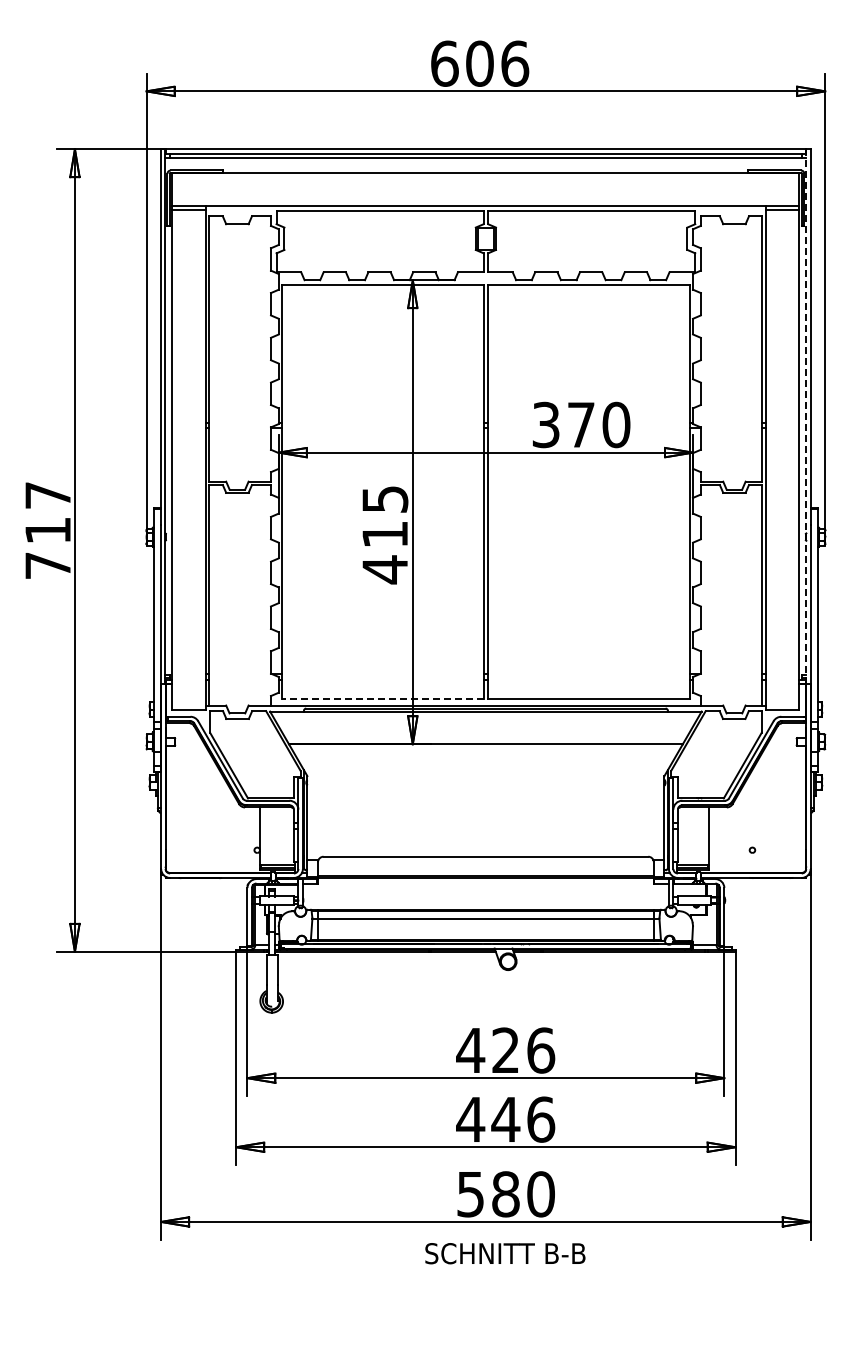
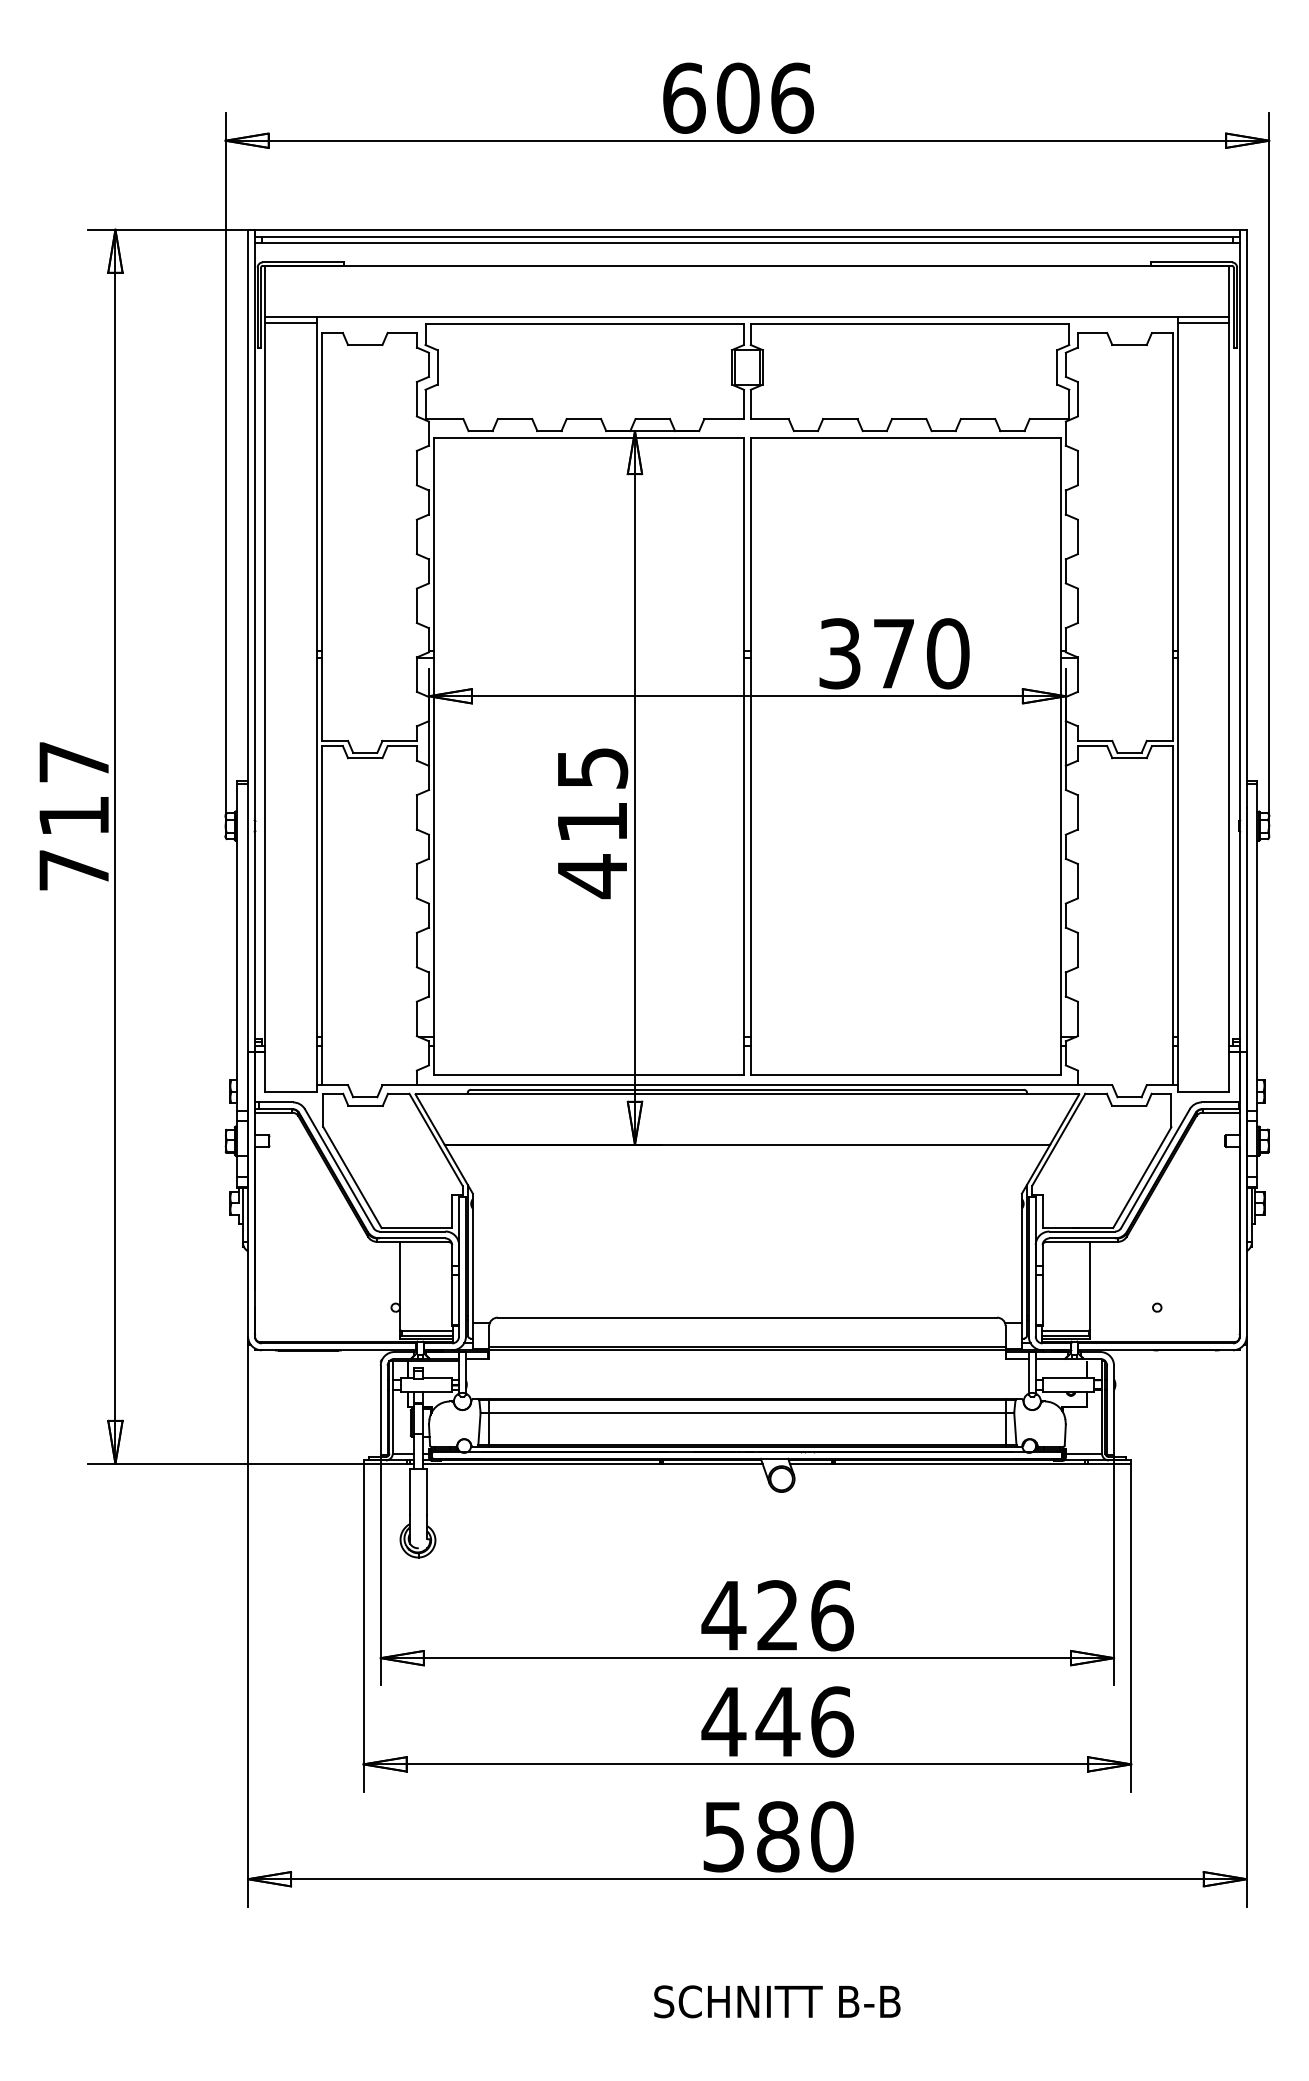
line: (806, 416) -> (1240, 640), dashed -> solid
line: (382, 698) -> (588, 1074), dashed -> solid
text: (505, 1253) -> (777, 2001), moved

